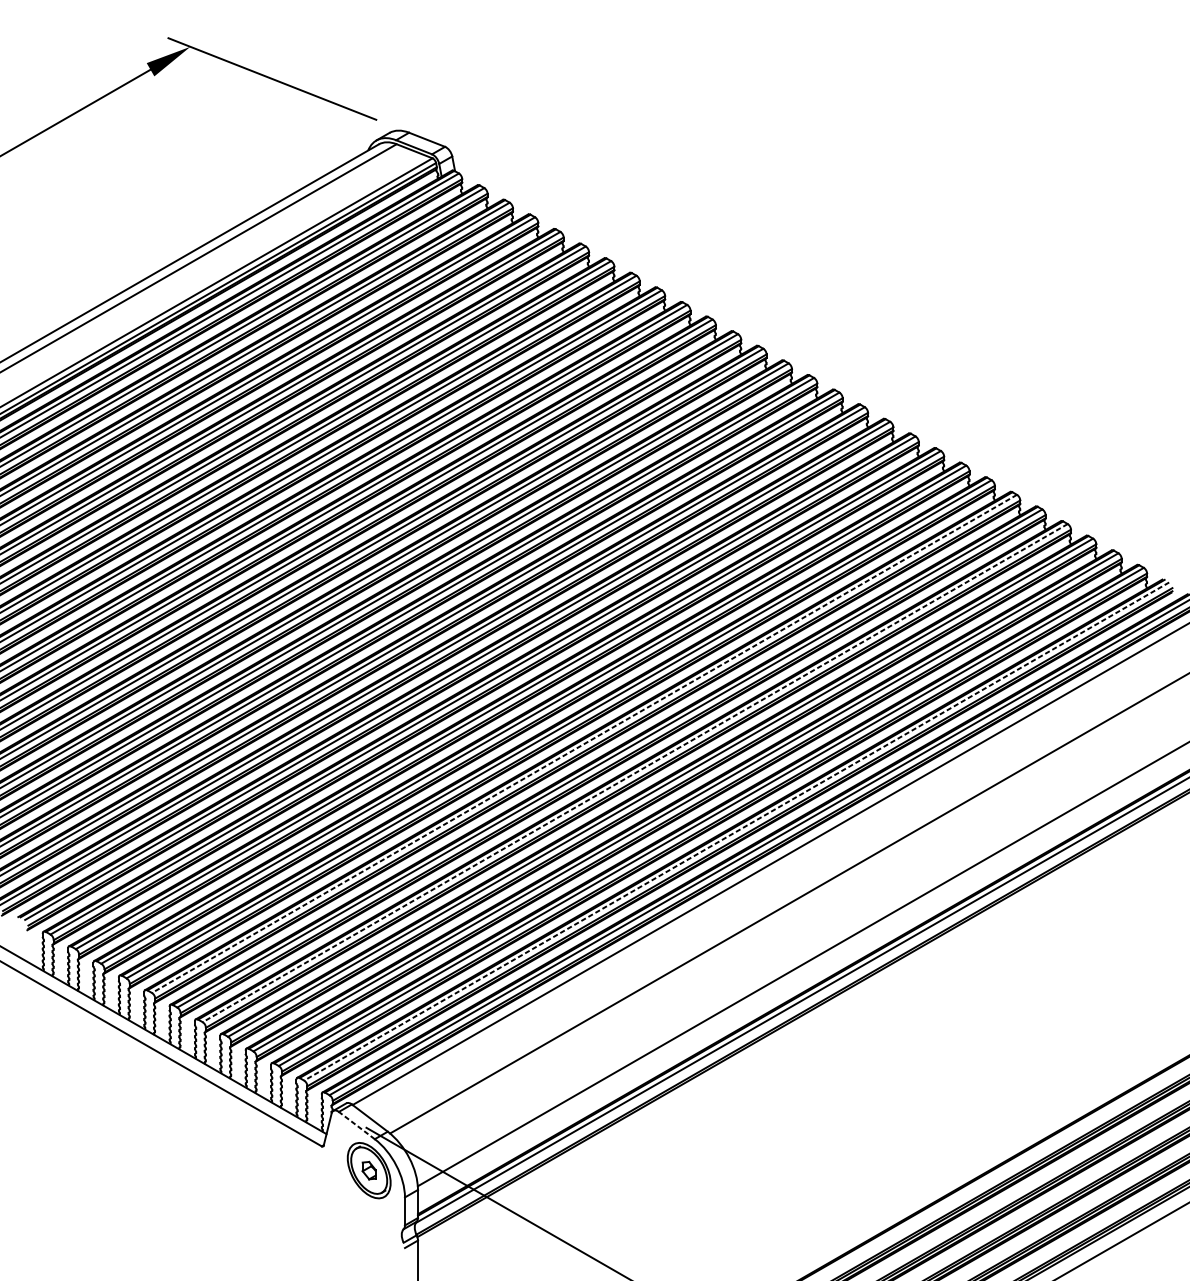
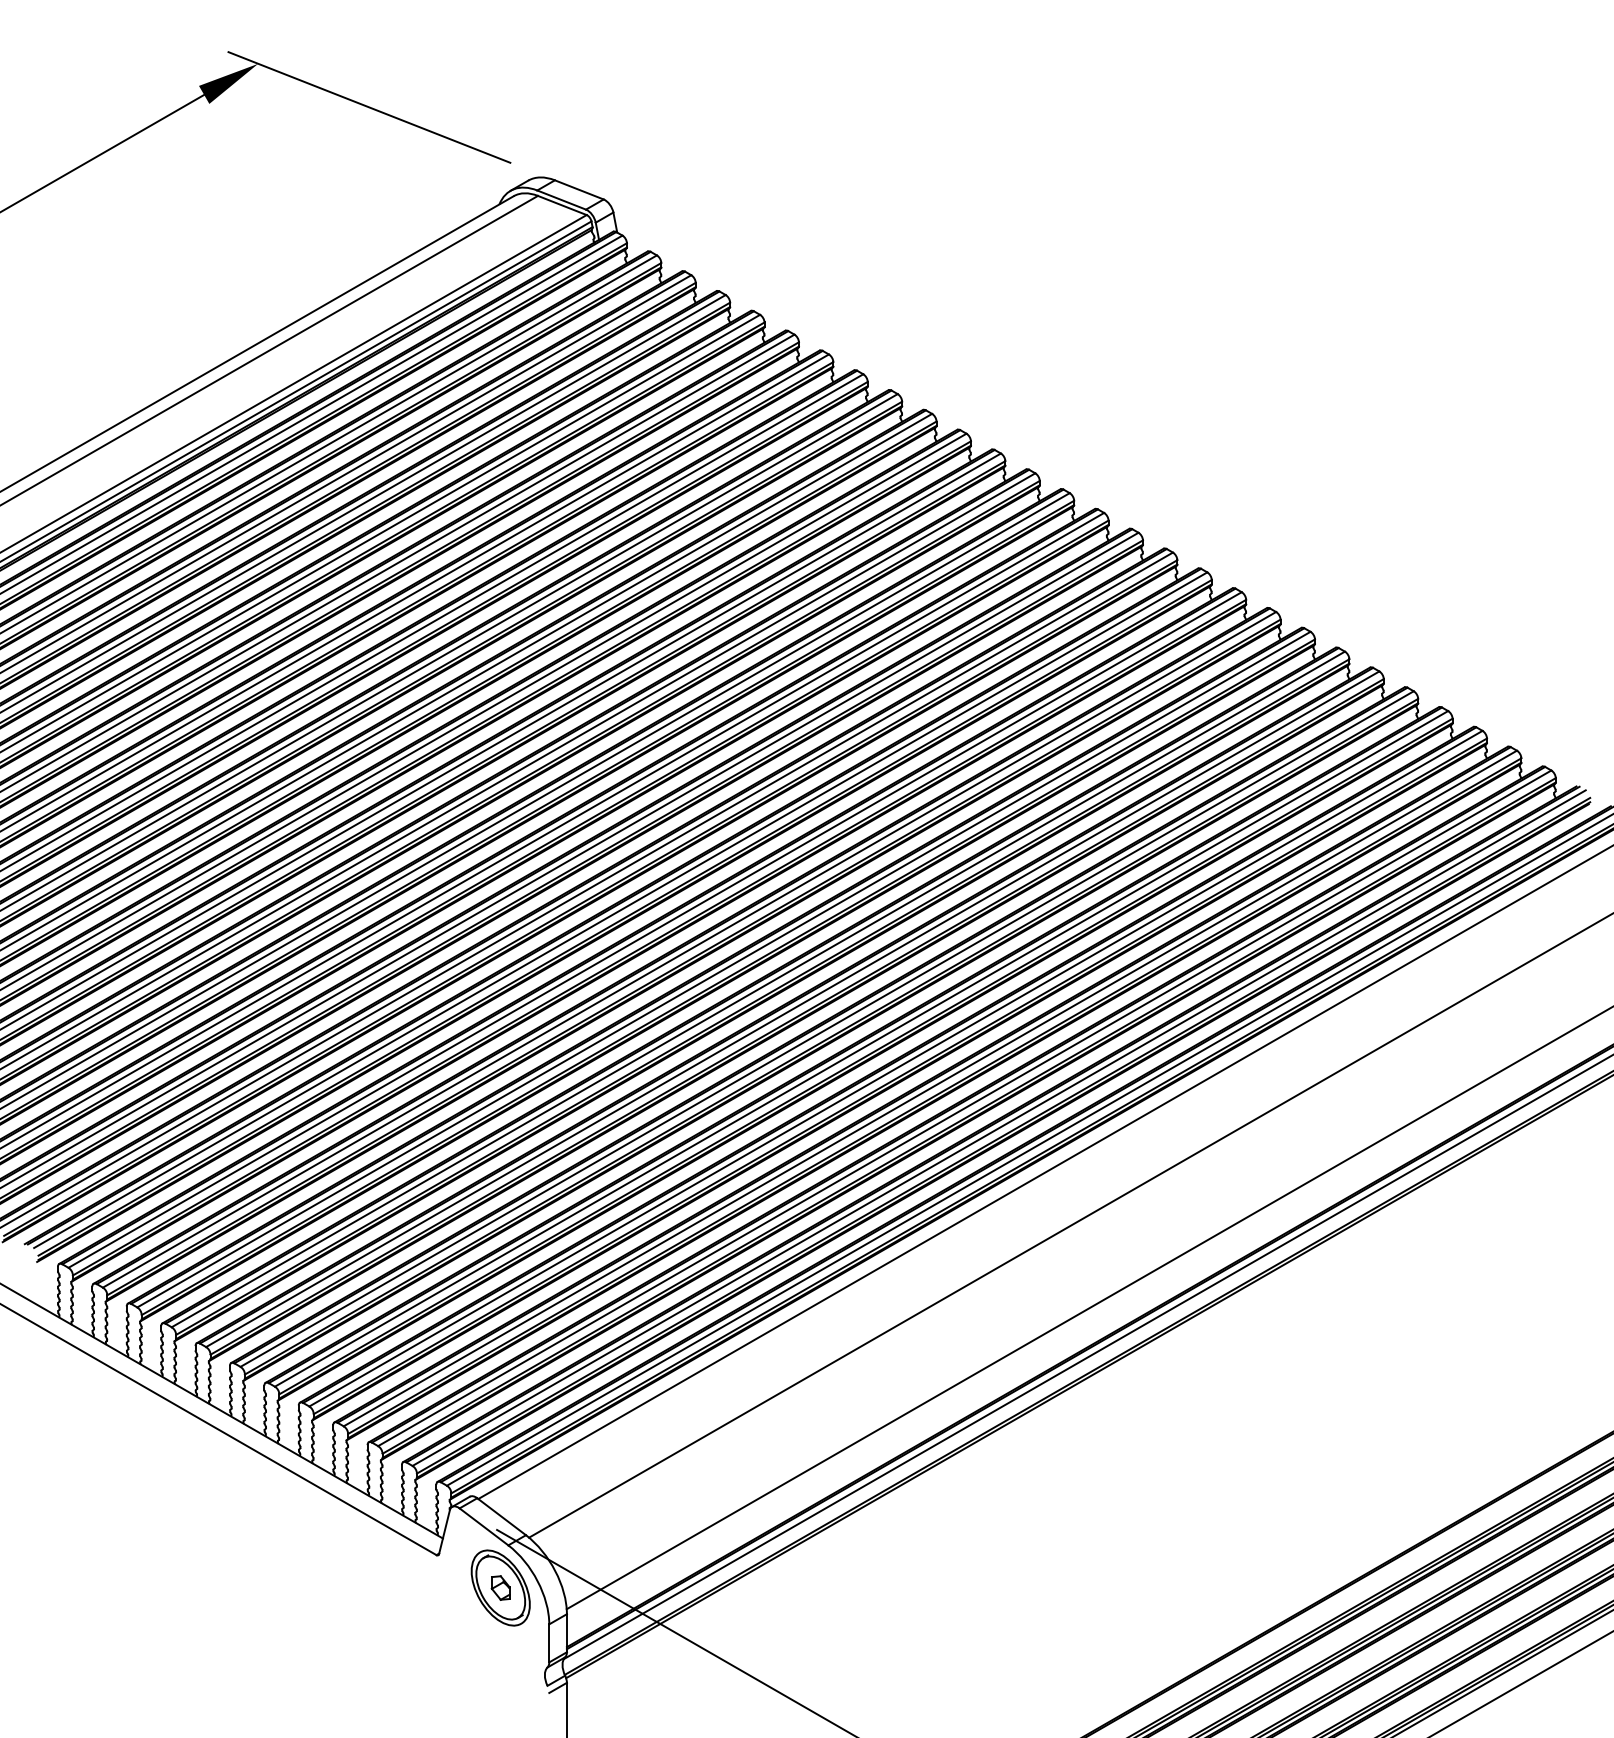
line: (584, 744) -> (792, 1009), dashed -> solid
line: (635, 772) -> (861, 1048), dashed -> solid
line: (736, 831) -> (999, 1128), dashed -> solid
line: (357, 1125) -> (484, 1526), dashed -> solid

